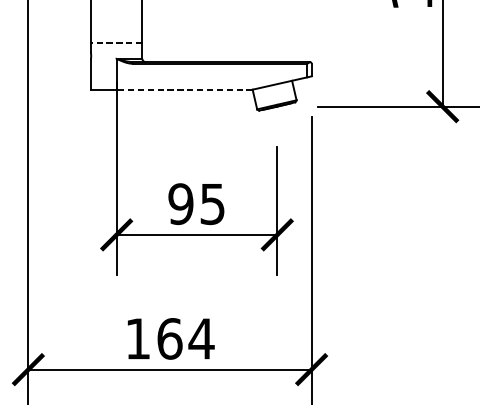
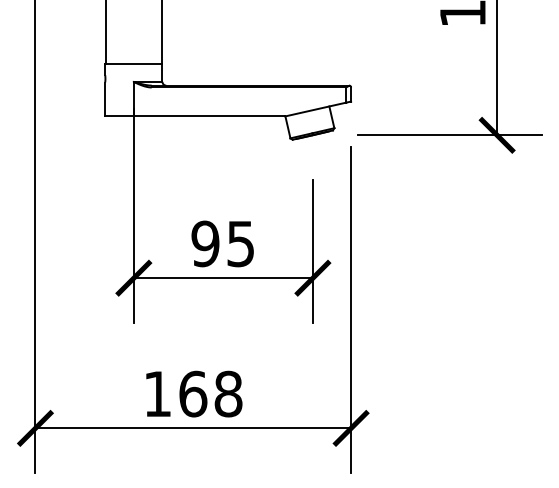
line: (116, 42) -> (133, 63), dashed -> solid
line: (184, 89) -> (209, 116), dashed -> solid
text: (201, 338) -> (228, 393), 164 -> 168

